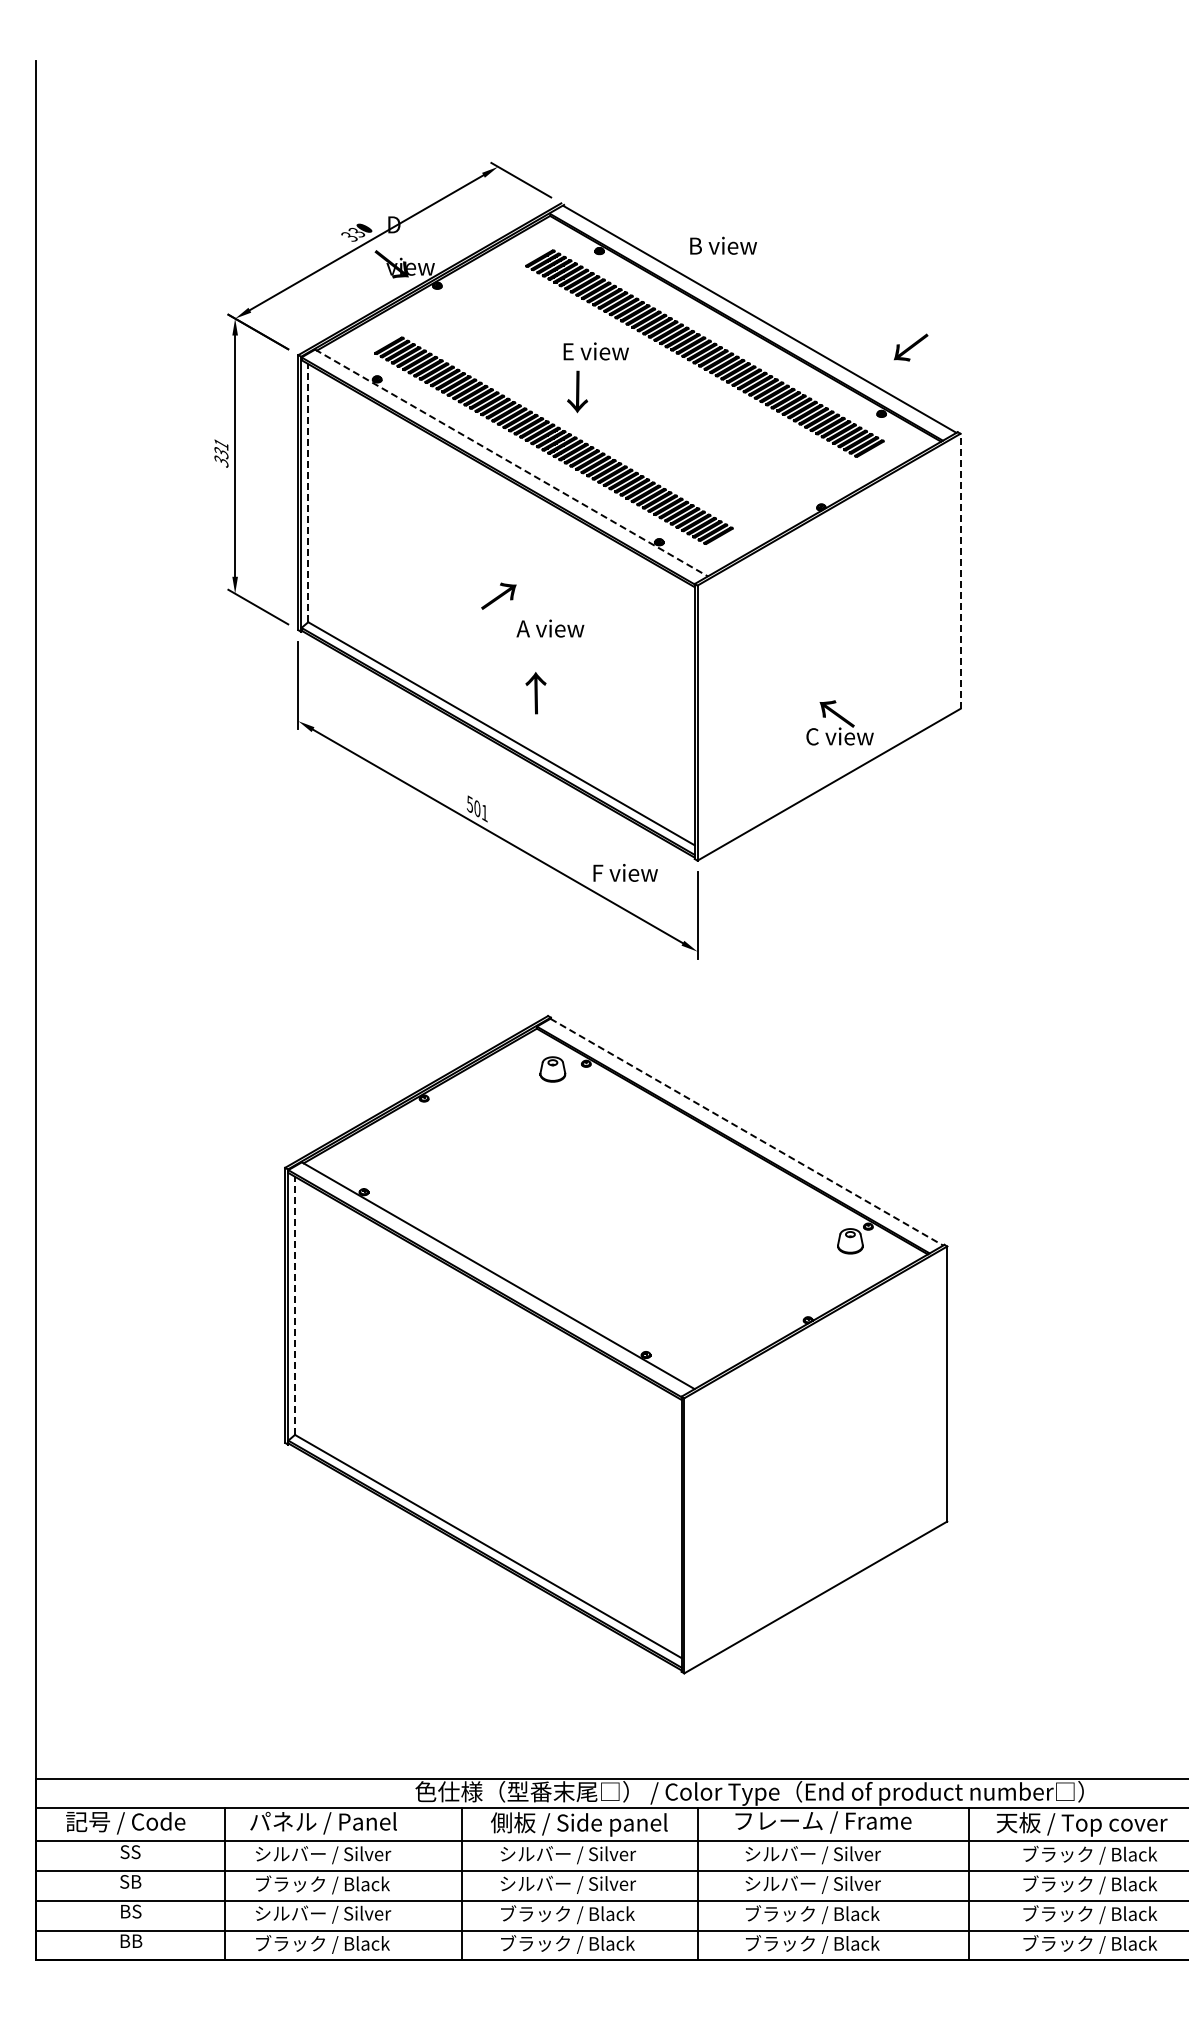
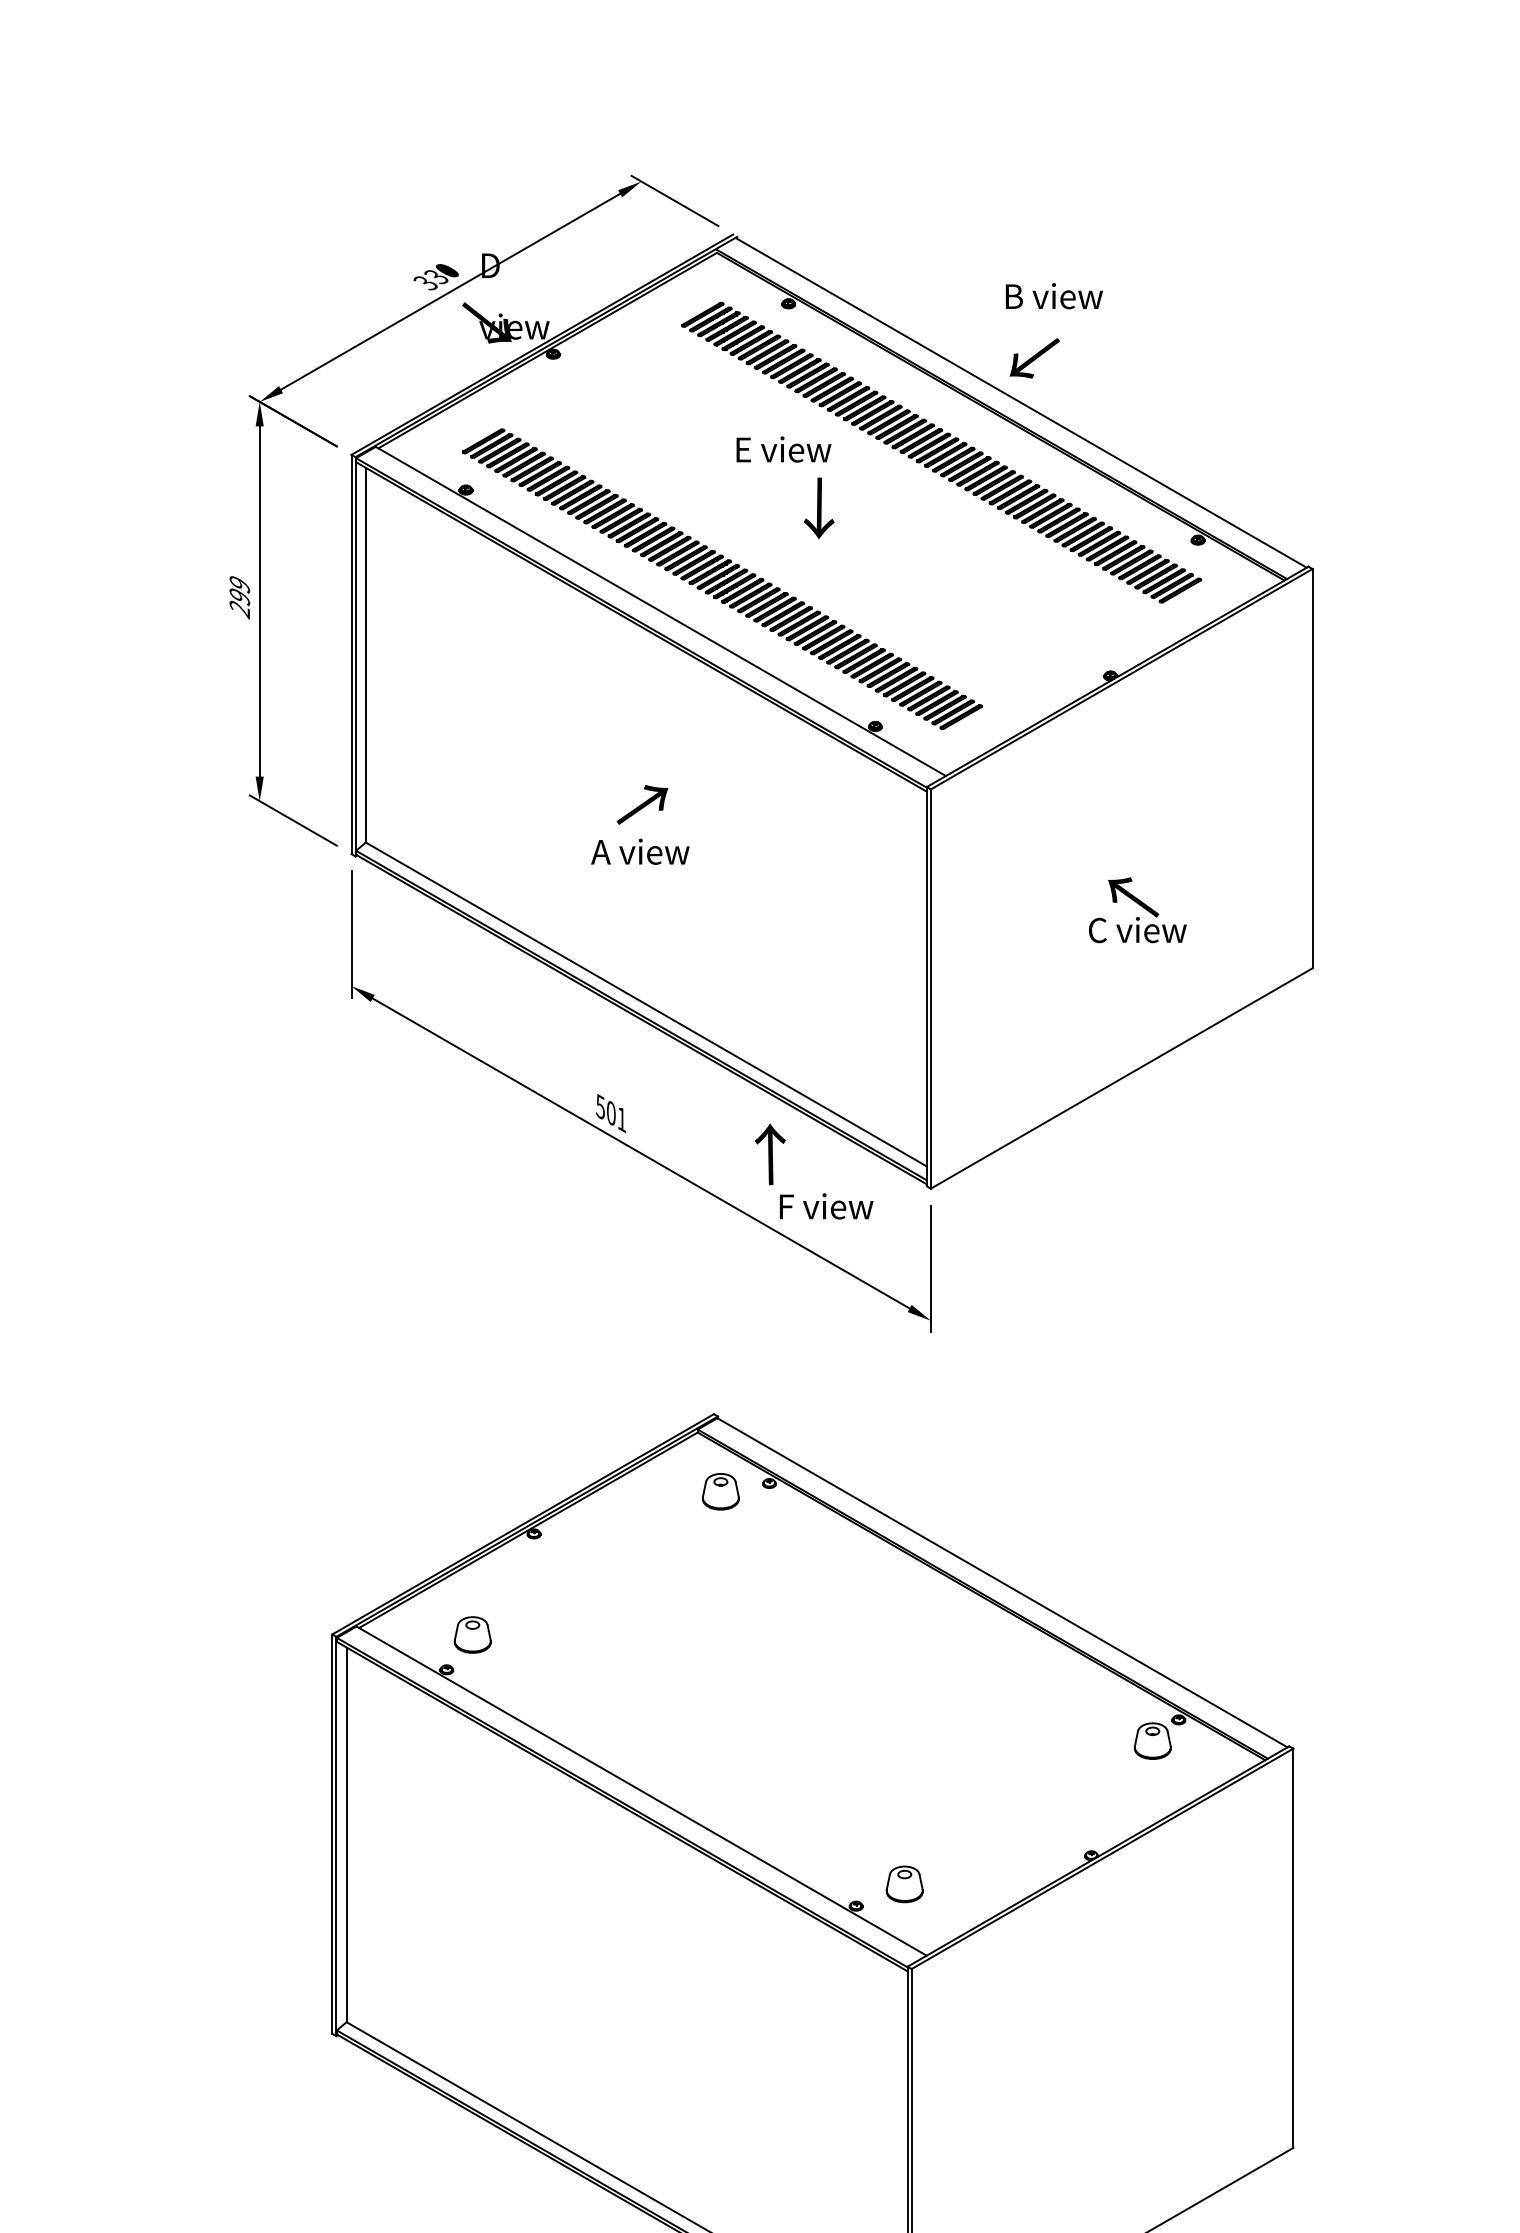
text: (723, 245) -> (1054, 295), moved
text: (911, 347) -> (1035, 358), moved
text: (577, 391) -> (819, 507), moved
text: (221, 453) -> (239, 597), 331 -> 299
line: (511, 463) -> (660, 612), dashed -> solid
line: (308, 492) -> (366, 654), dashed -> solid
line: (960, 571) -> (1312, 768), dashed -> solid
text: (550, 628) -> (640, 851), moved
text: (535, 693) -> (769, 1155), moved
text: (839, 722) -> (1136, 909), moved
line: (746, 1132) -> (1001, 1583), dashed -> solid
part: (381, 1168) -> (472, 1635), added
line: (295, 1305) -> (347, 1834), dashed -> solid
part: (679, 1339) -> (904, 1883), added

